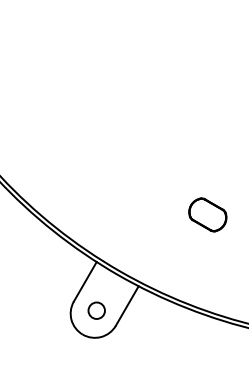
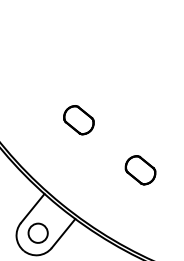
part: (123, 166) -> (78, 120), added
circle: (96, 310) -> (38, 233), size x1.43

